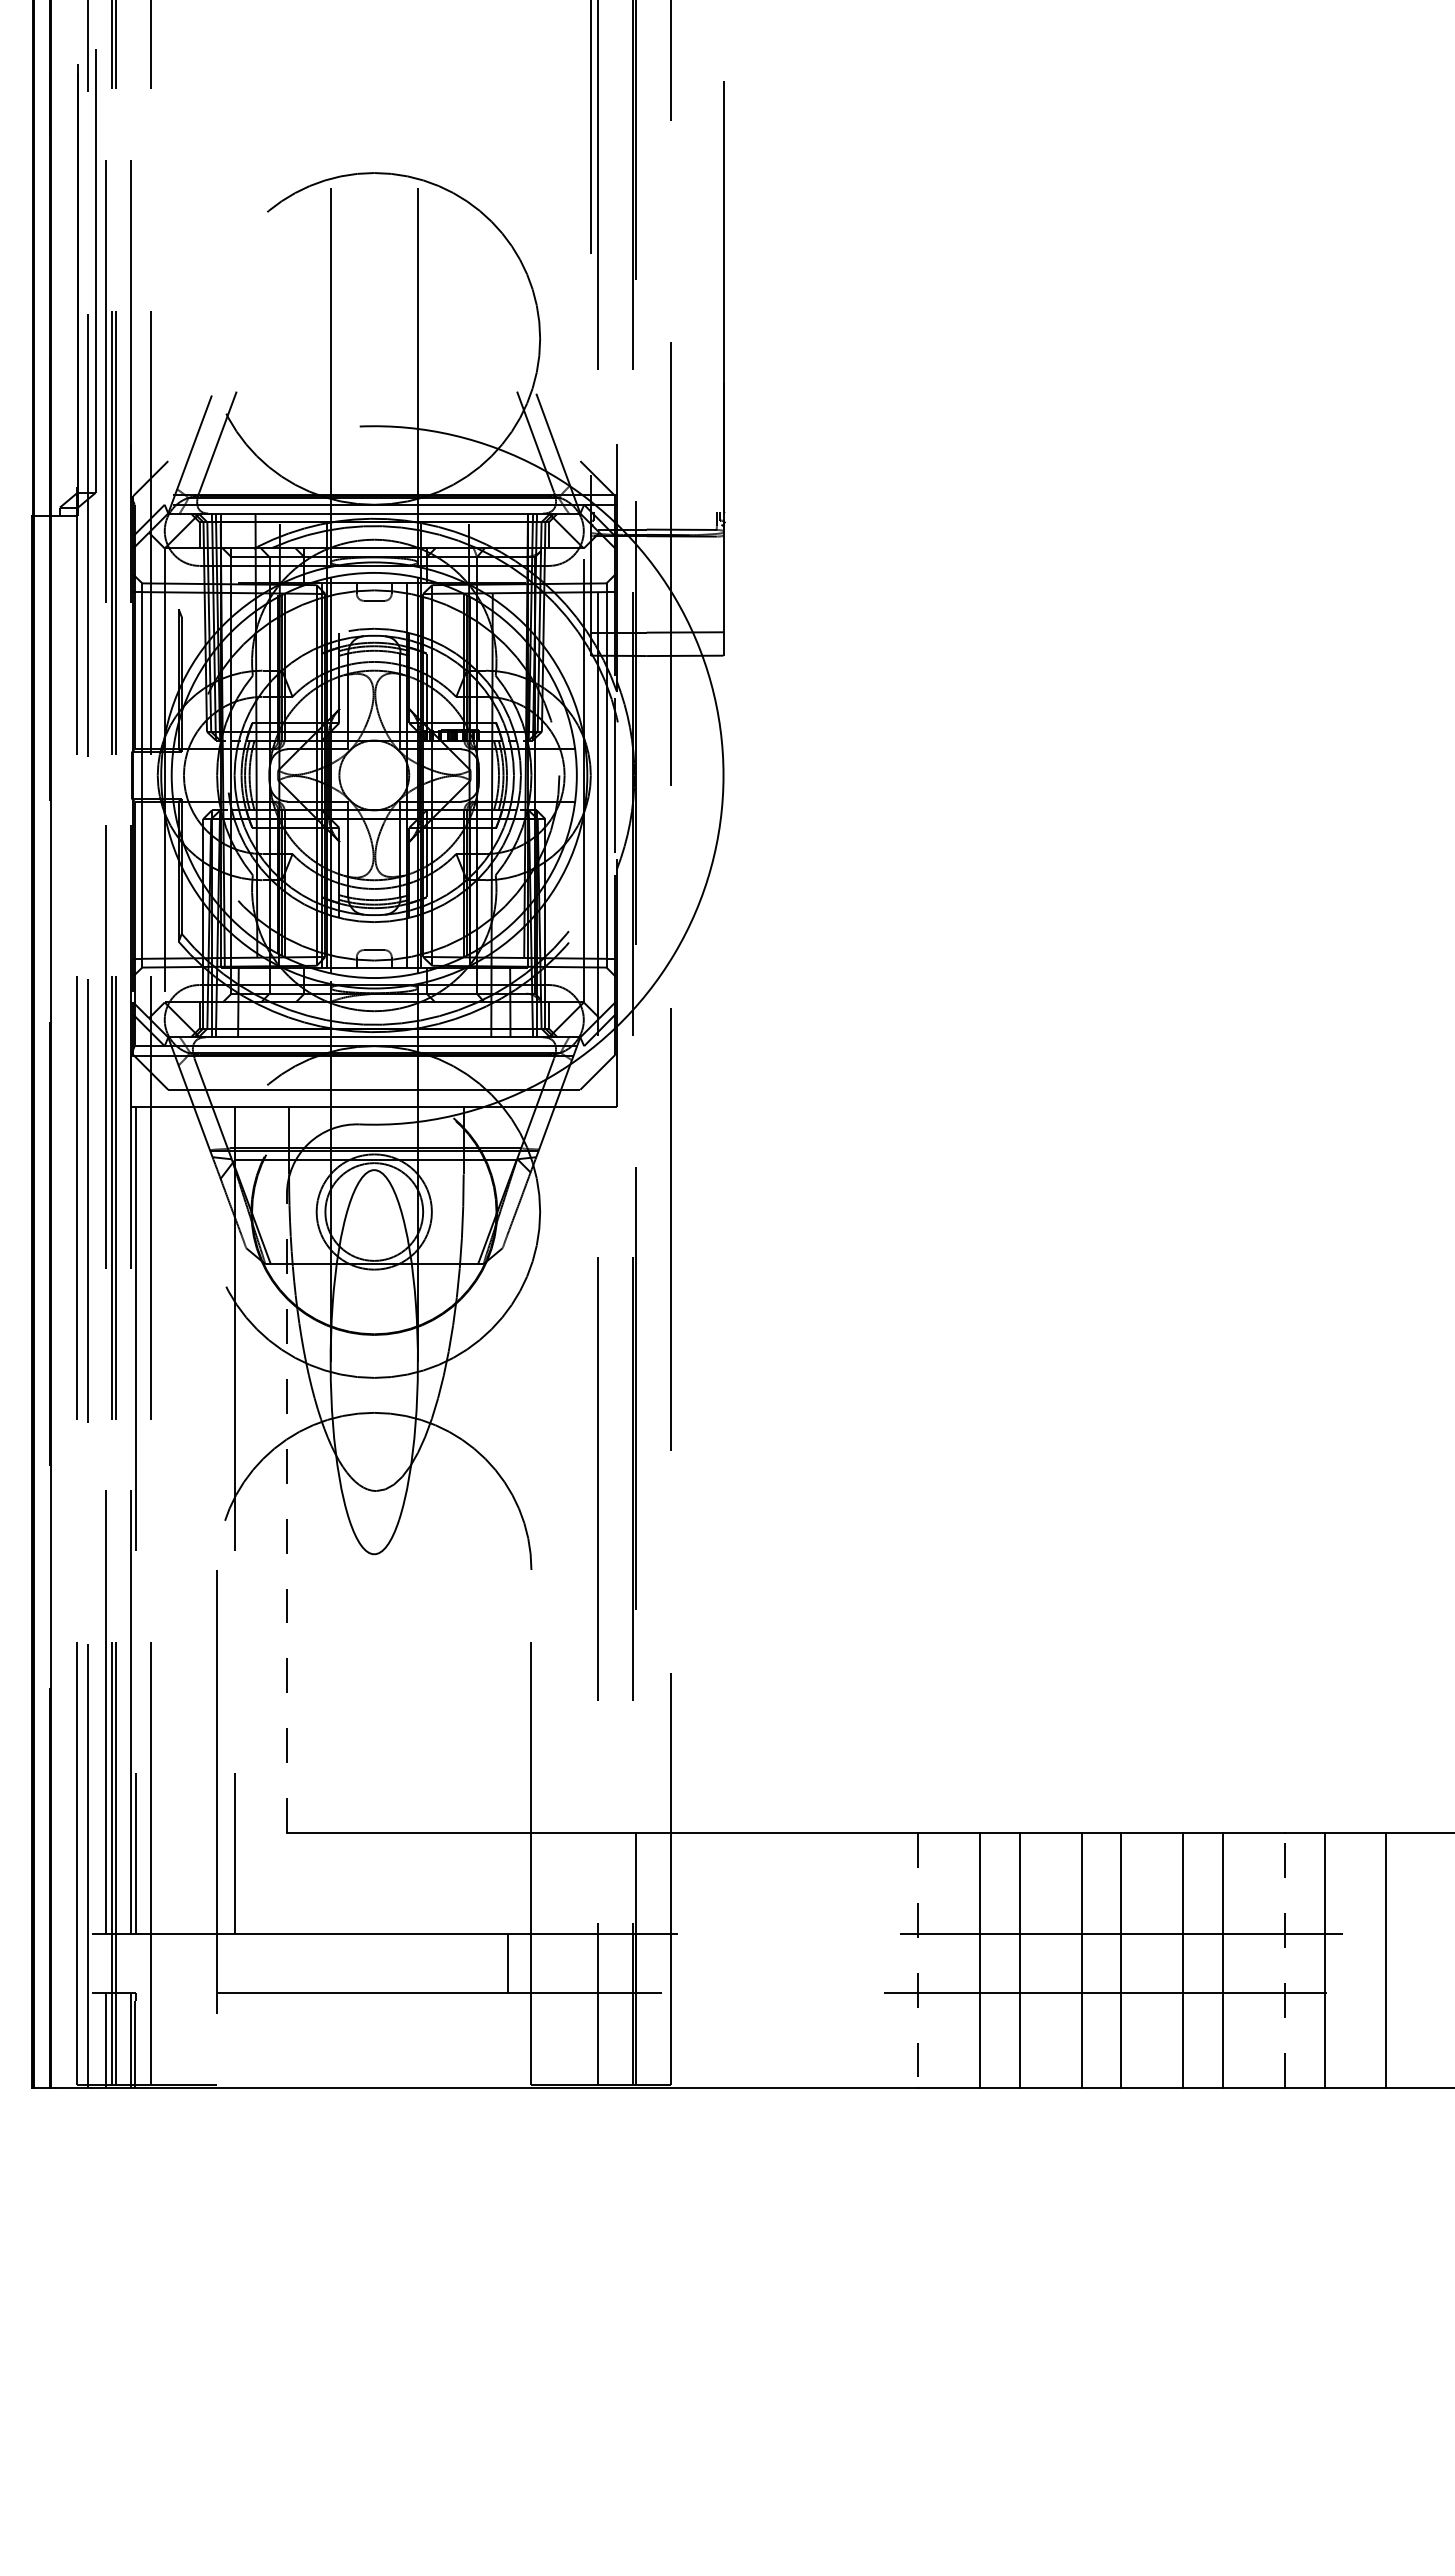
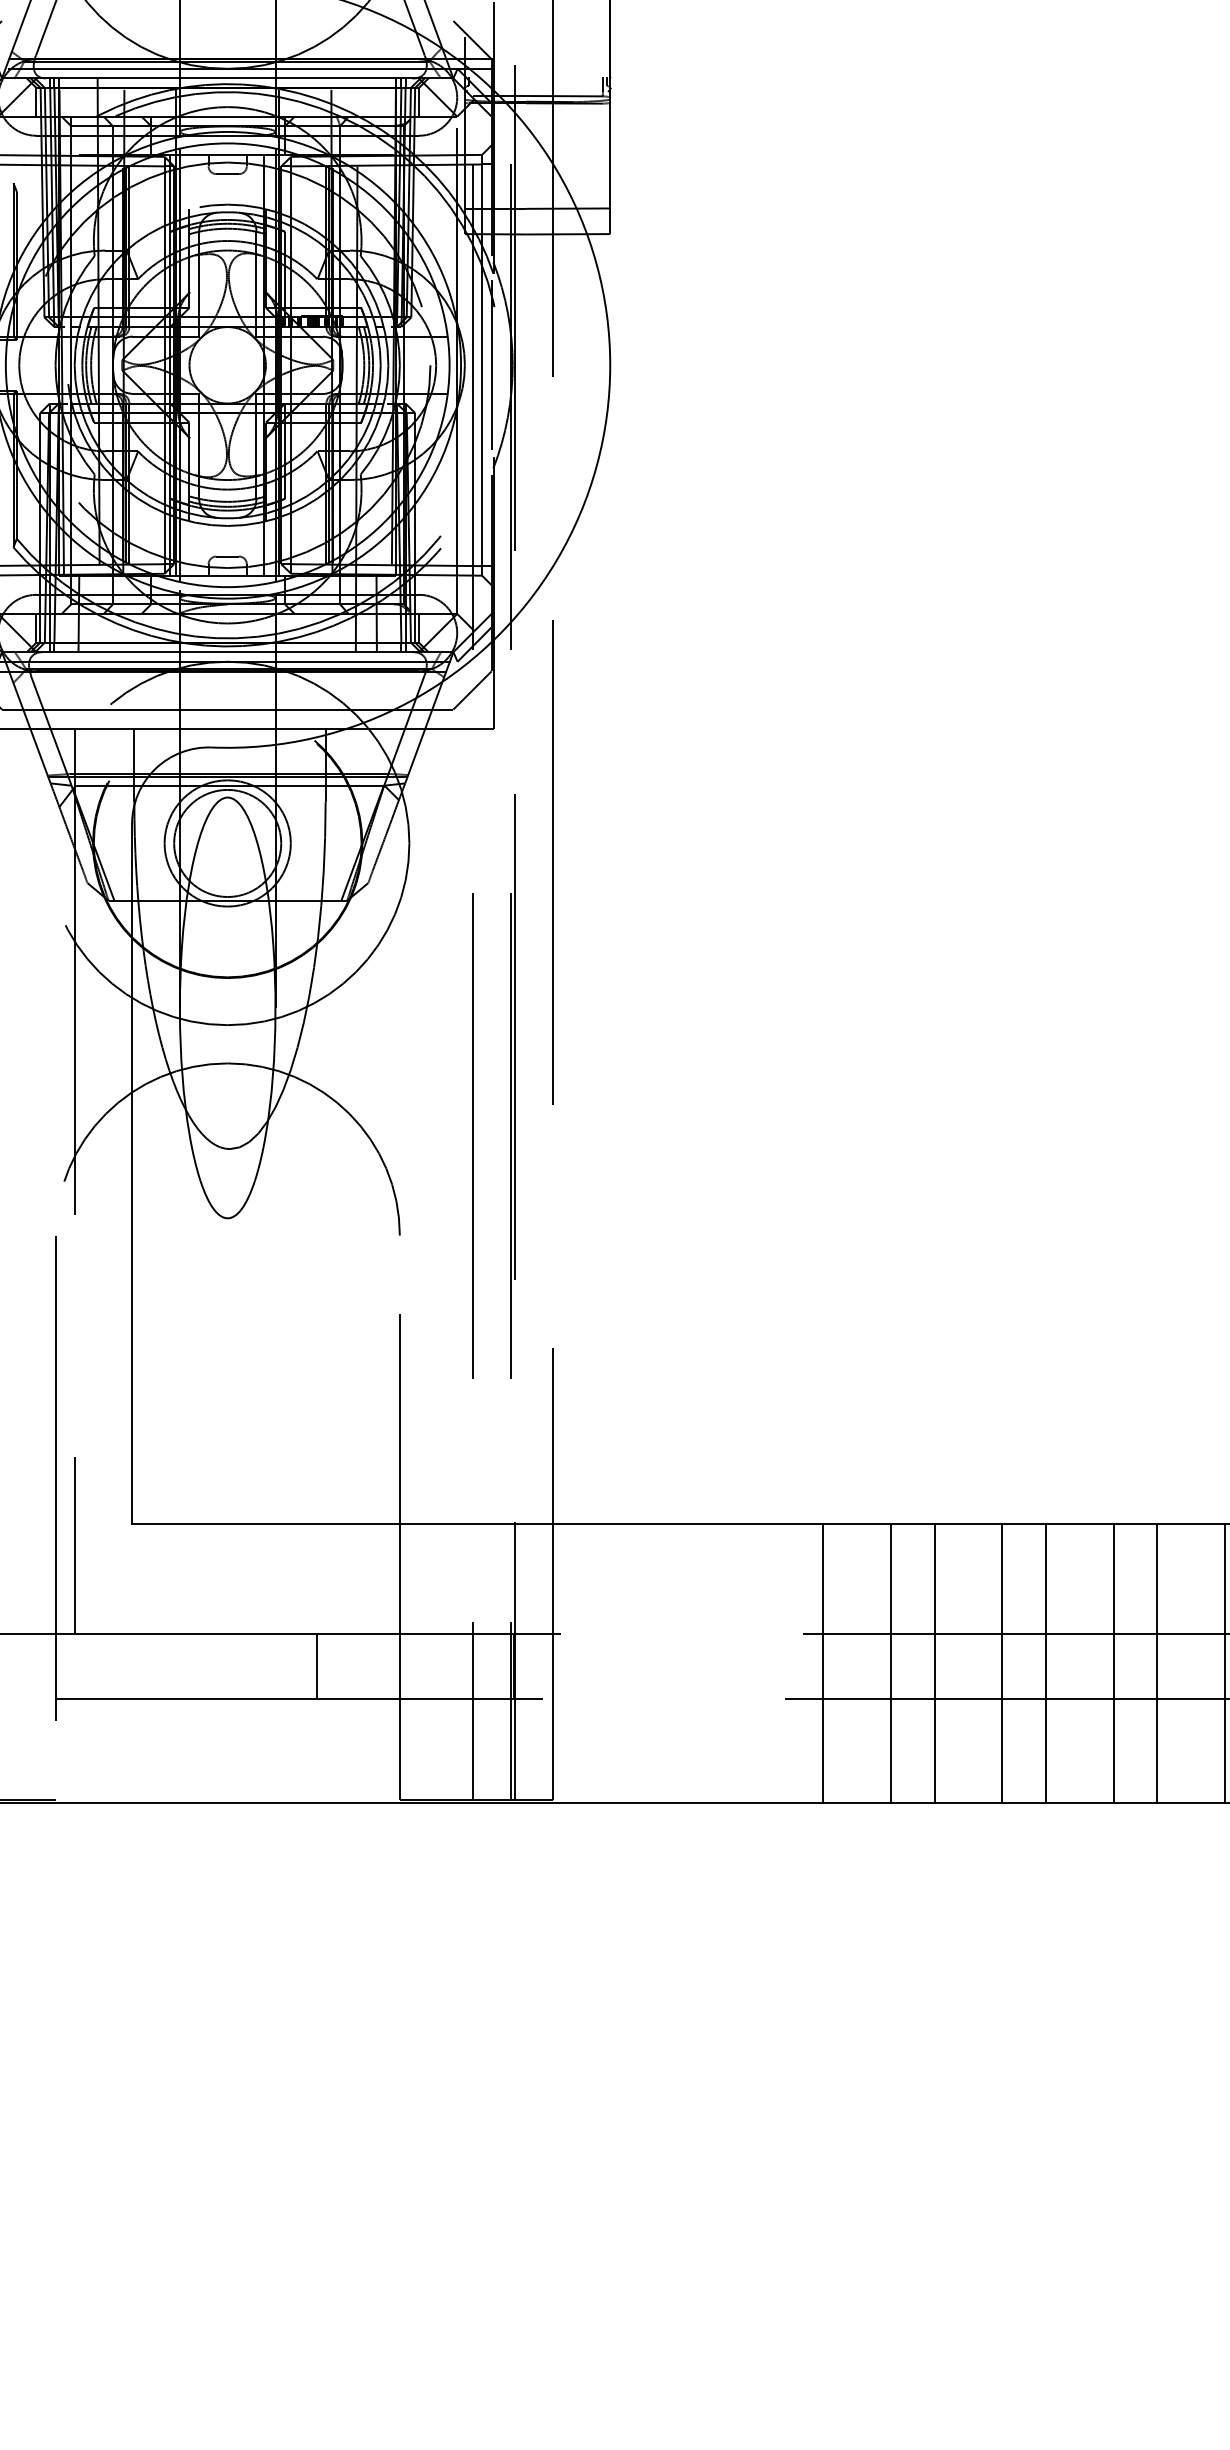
line: (286, 1513) -> (131, 1173), dashed -> solid
line: (1284, 1959) -> (1224, 1662), dashed -> solid
line: (918, 1960) -> (823, 1663), dashed -> solid
line: (507, 1963) -> (316, 1666), moved

